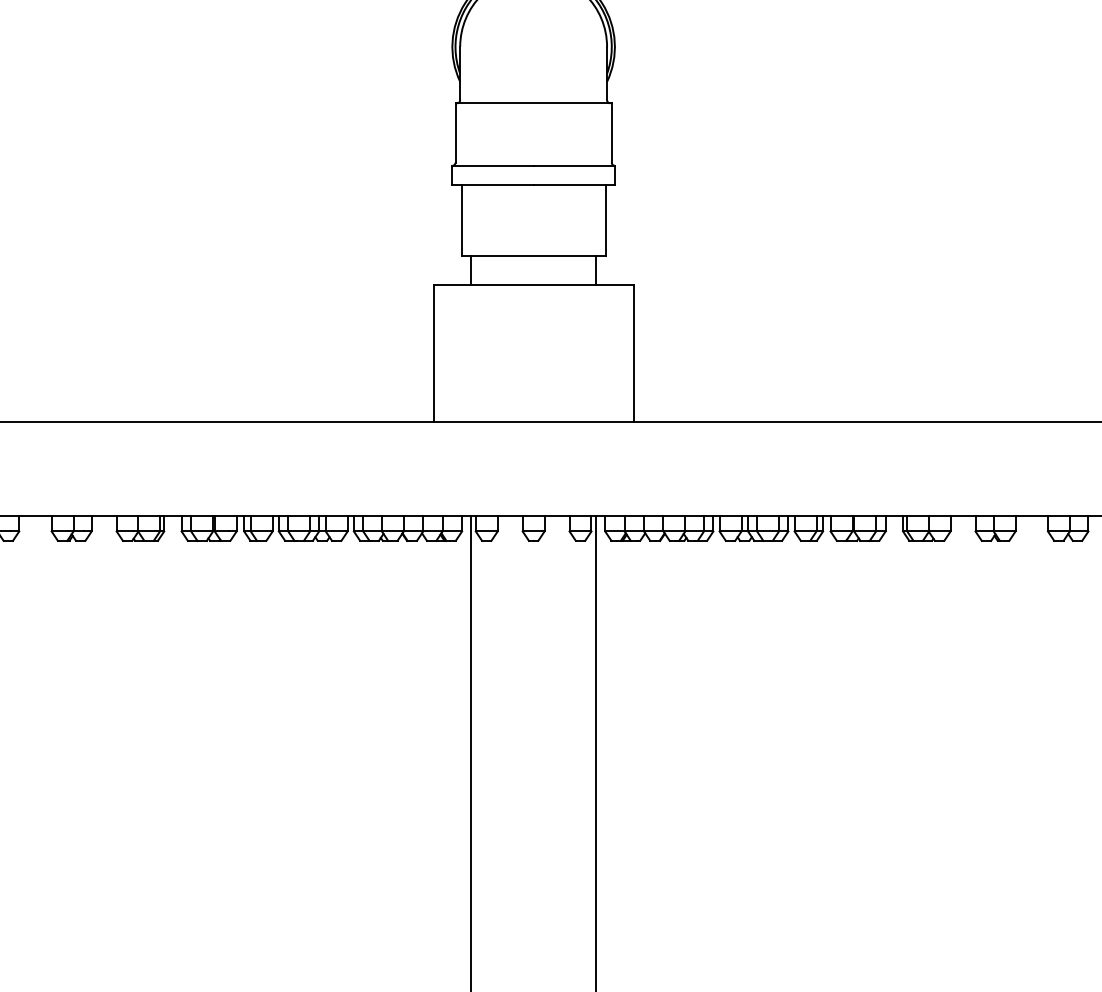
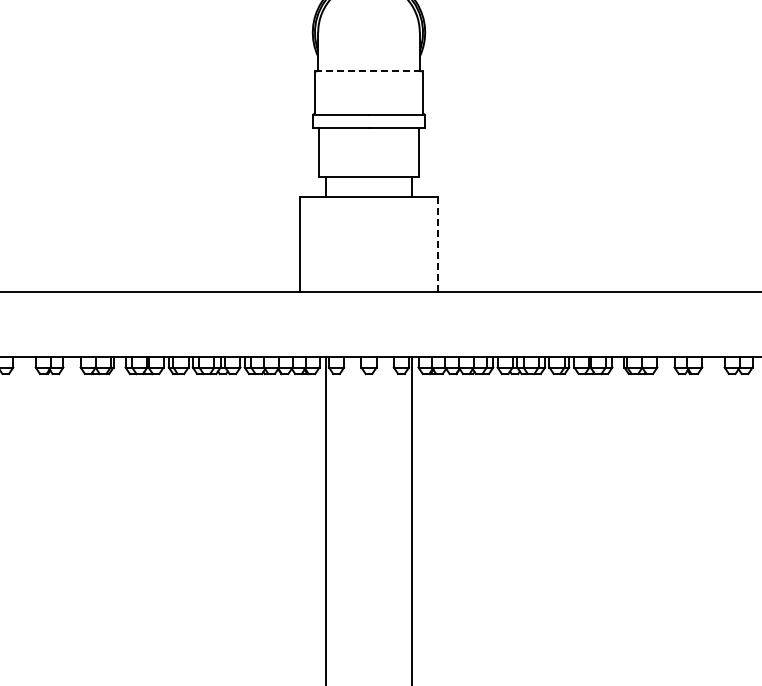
line: (534, 103) -> (369, 71), solid -> dashed
line: (634, 353) -> (438, 244), solid -> dashed

